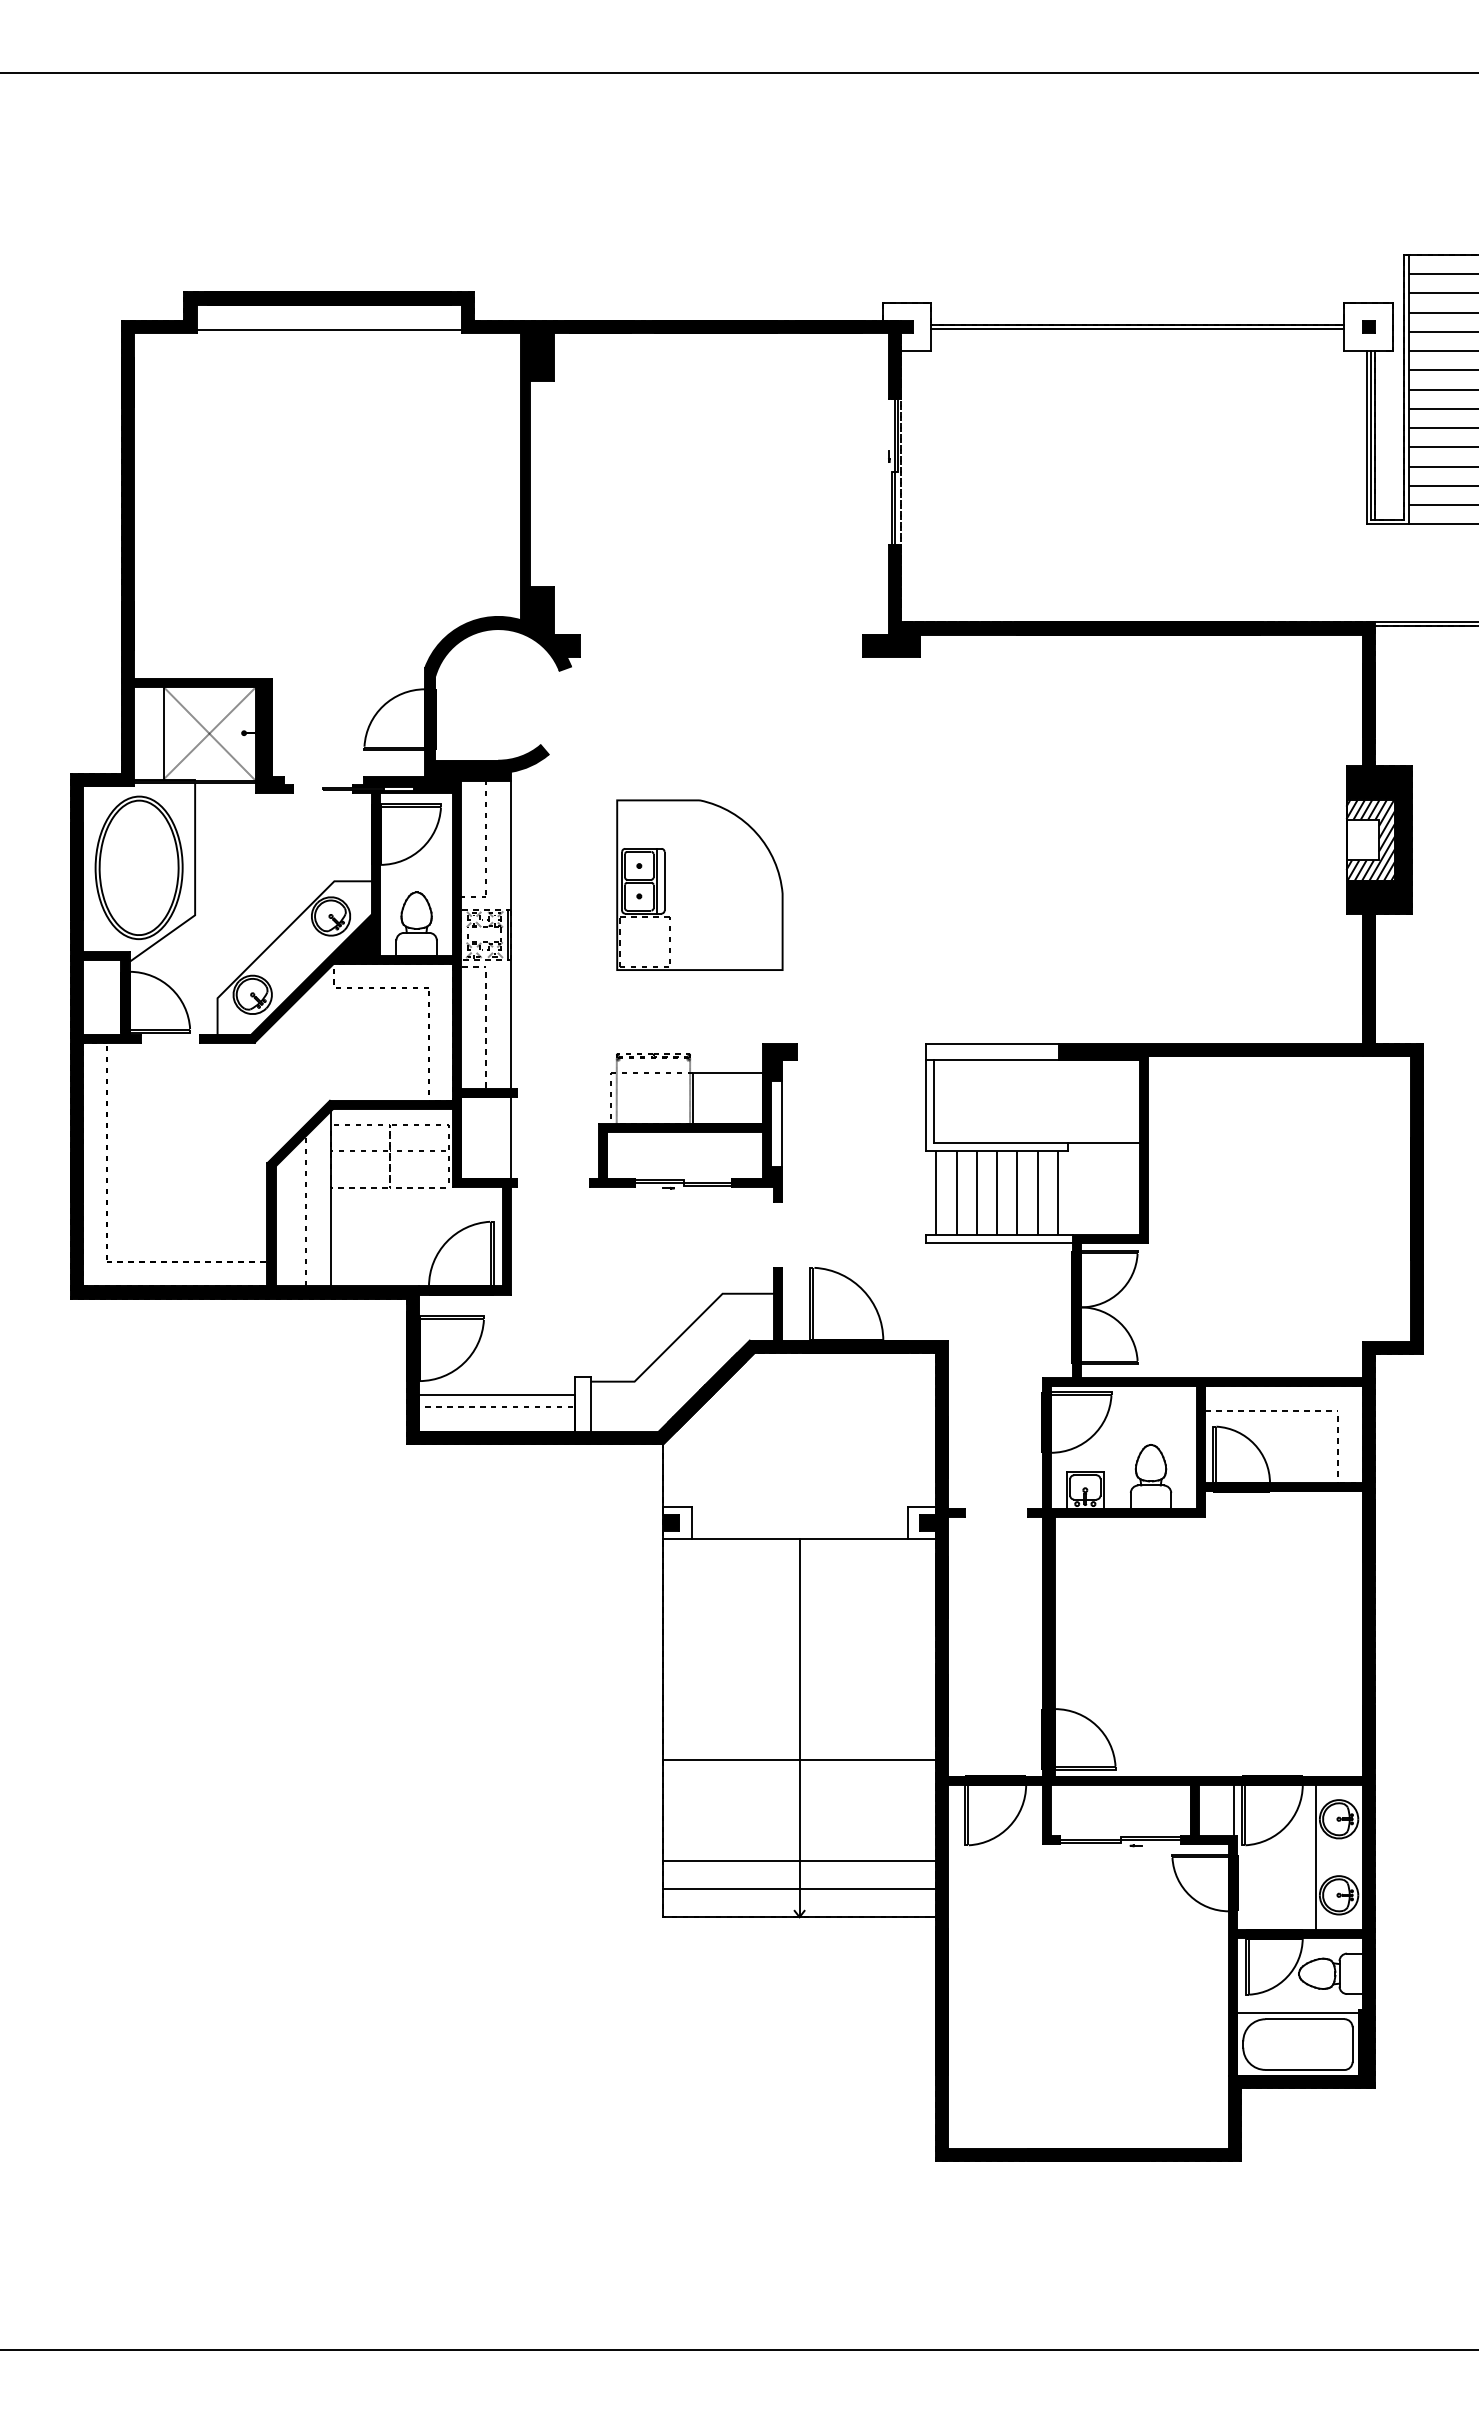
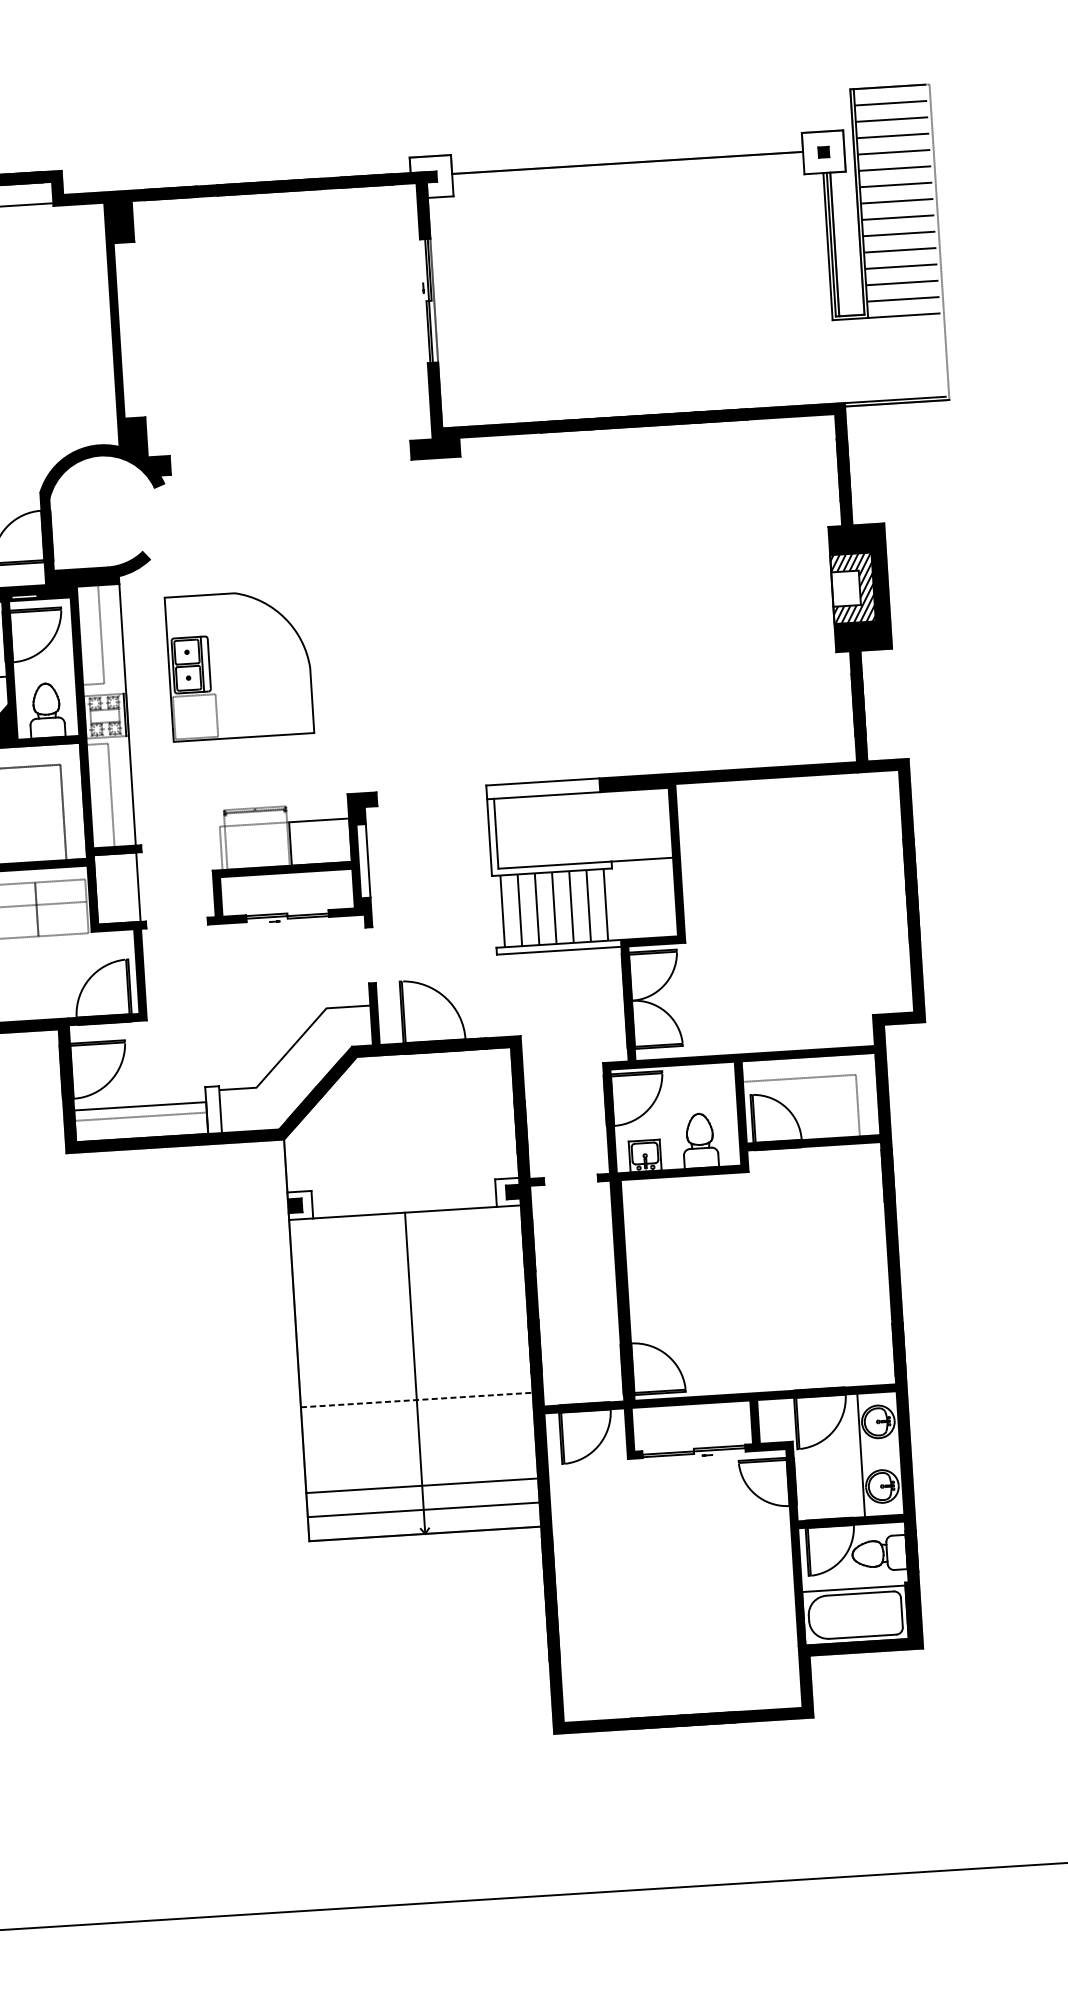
line: (1137, 328) -> (627, 166), removed
part: (699, 884) -> (239, 664), moved
line: (800, 1759) -> (417, 1399), solid -> dashed
line: (1233, 1810) -> (788, 1420), removed

